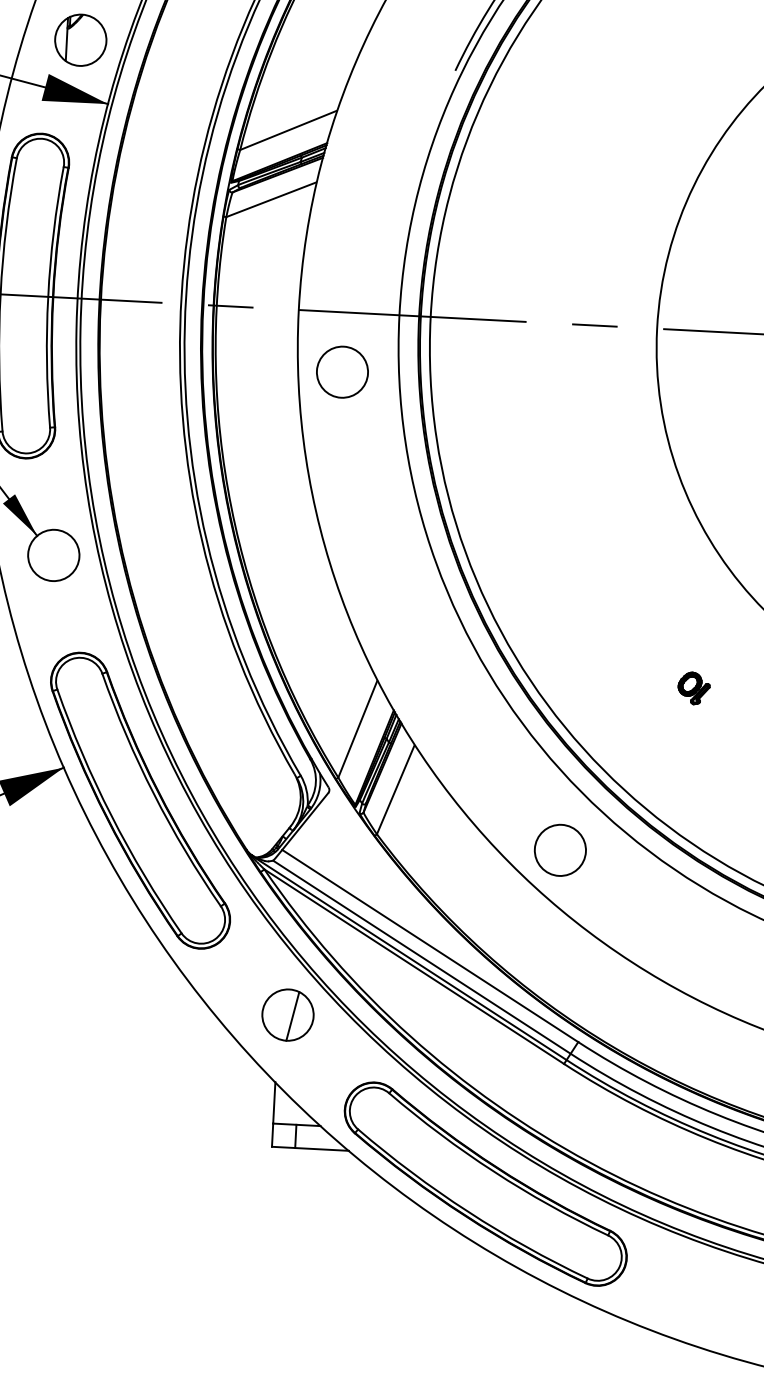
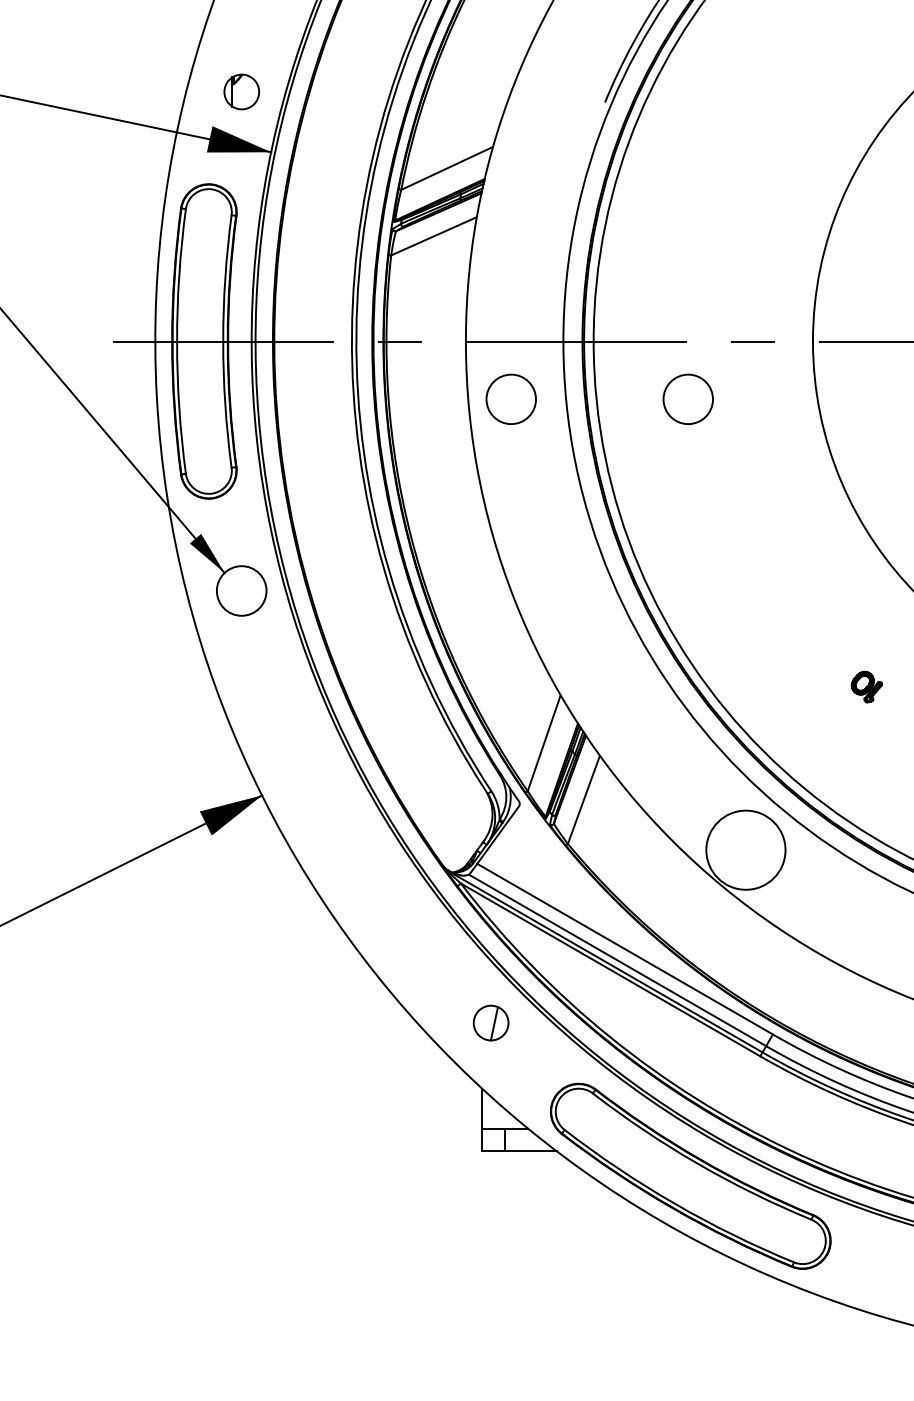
part: (80, 39) -> (241, 91), size x0.7
circle: (524, 380) -> (687, 398), added
part: (140, 800) -> (337, 823), removed
circle: (559, 849) -> (745, 849), size x1.6
part: (287, 1014) -> (490, 1022), size x0.7

